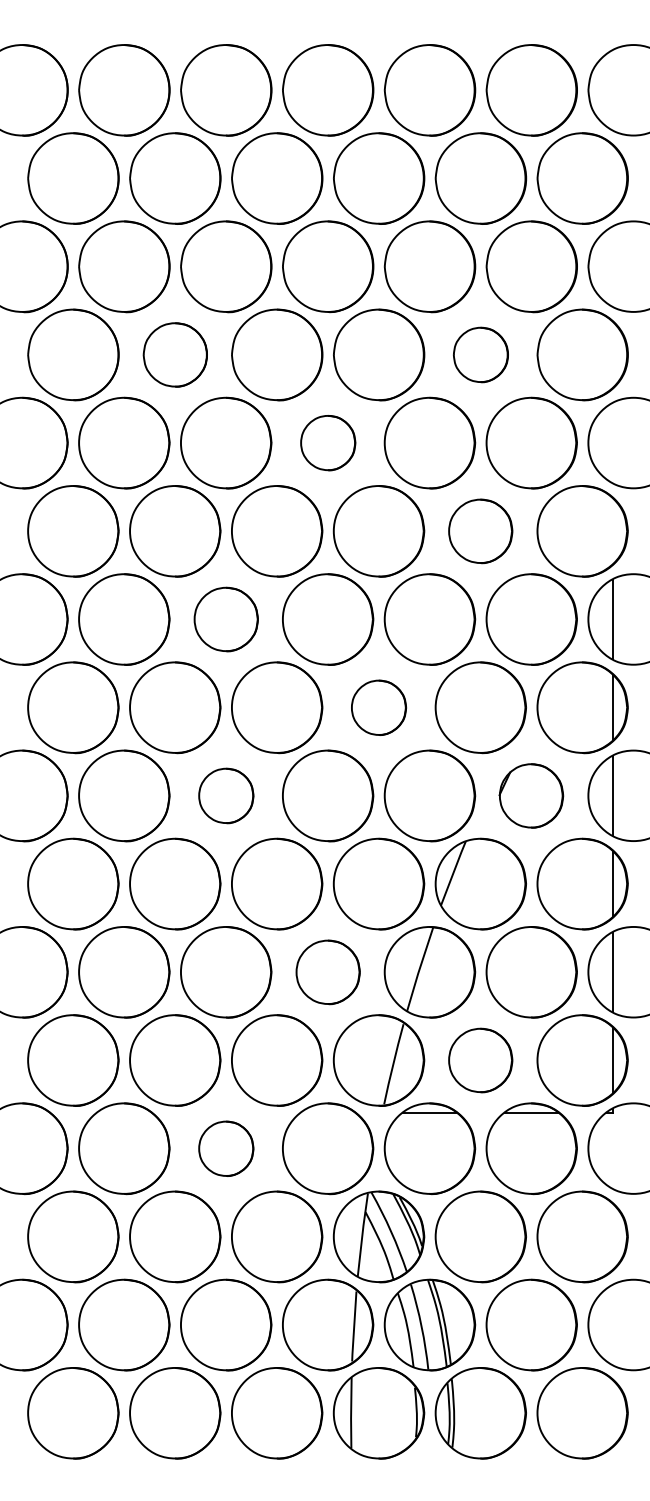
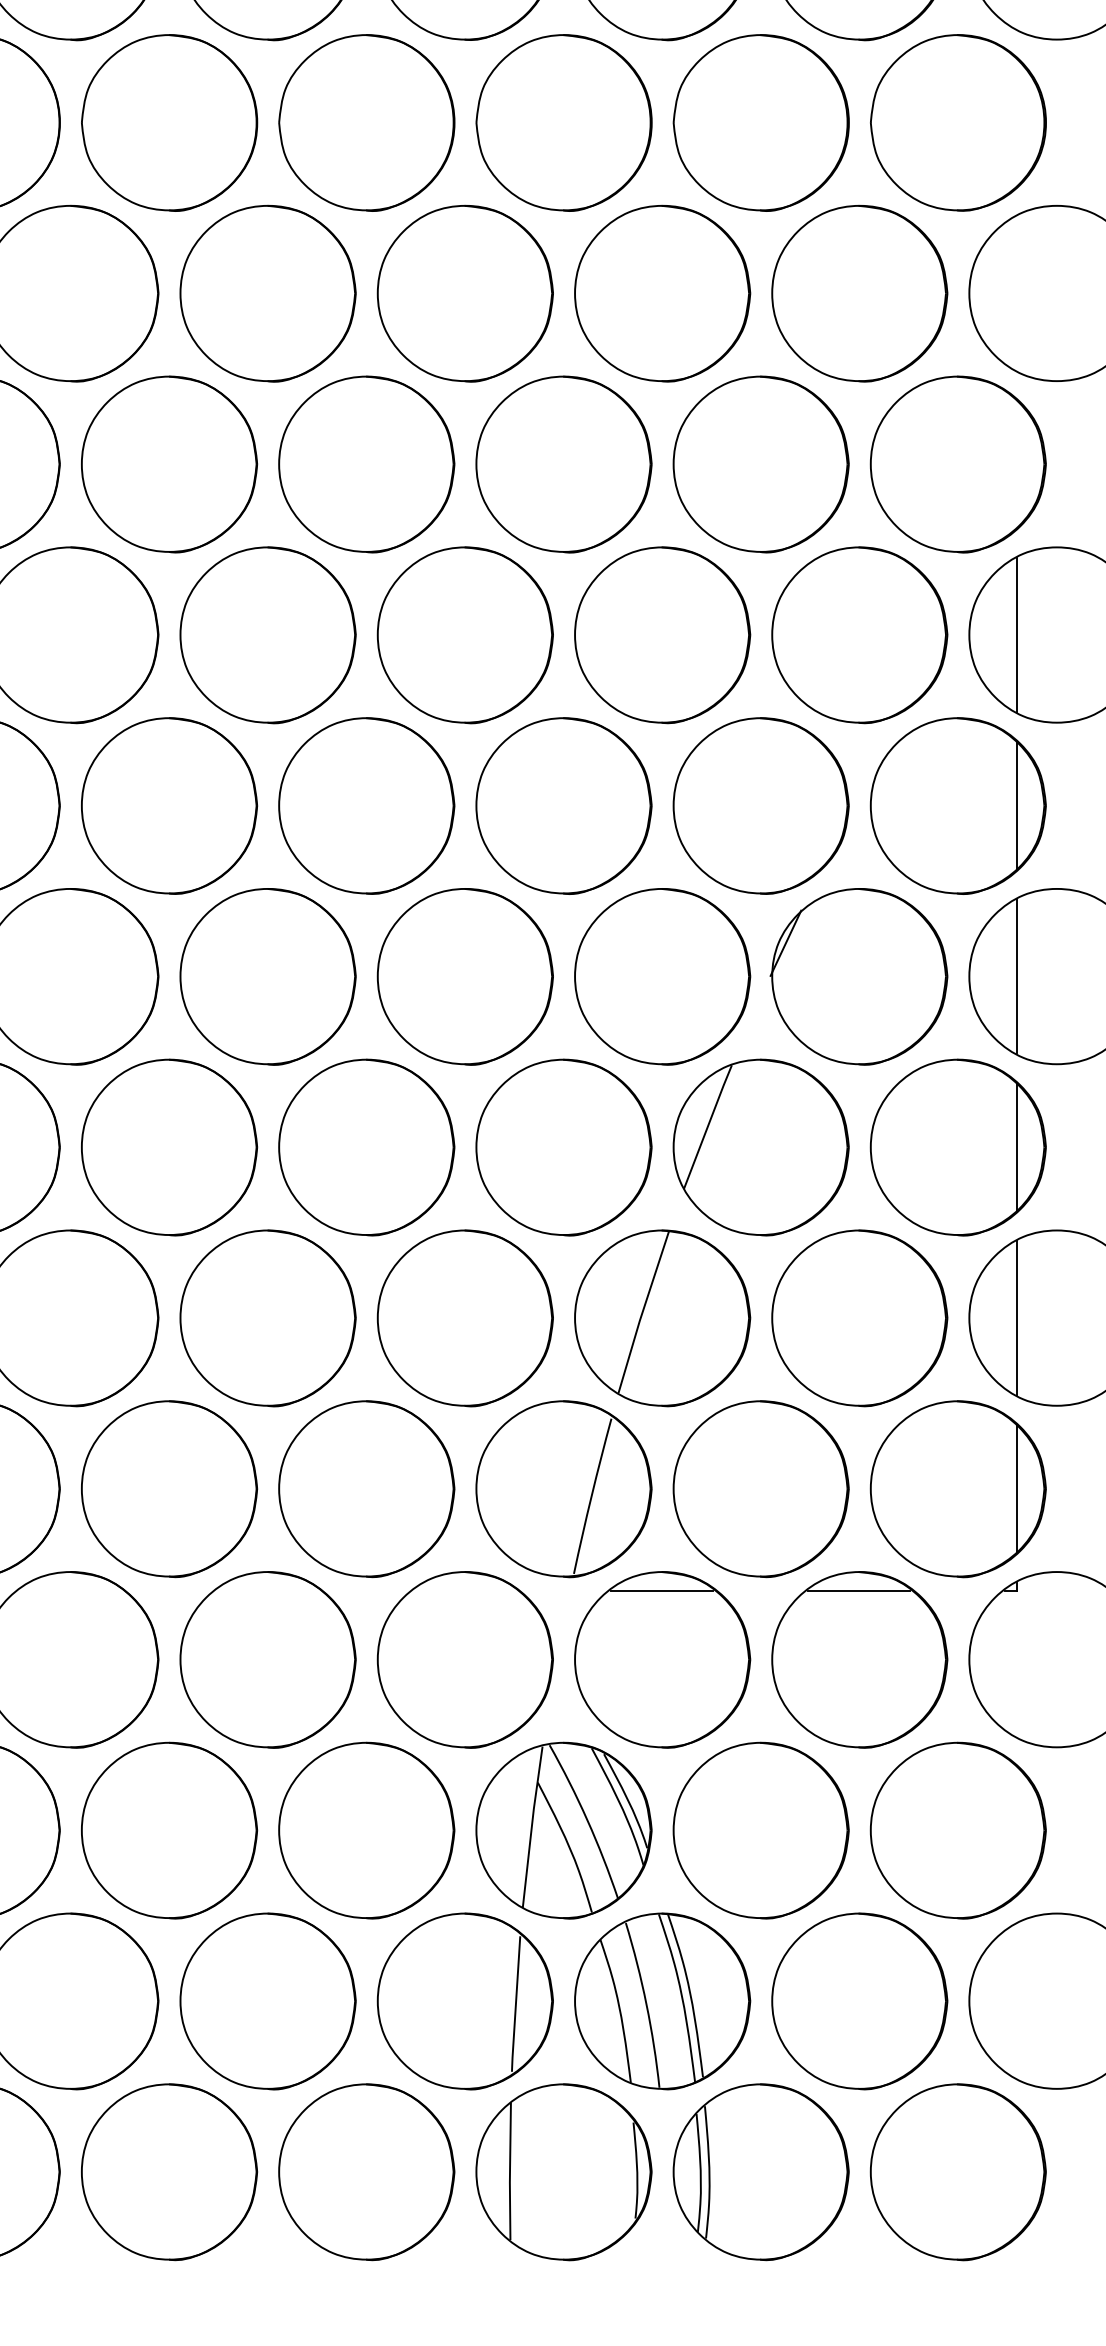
part: (175, 354) -> (169, 121), size x1.43
part: (480, 354) -> (760, 121), size x1.67
part: (328, 442) -> (466, 292), size x1.67
part: (480, 531) -> (760, 464), size x1.43
part: (226, 619) -> (268, 635), size x1.43
part: (378, 707) -> (562, 805), size x1.67
part: (226, 795) -> (268, 975), size x1.67
part: (530, 795) -> (857, 975), size x1.43
part: (328, 972) -> (466, 1318), size x1.43
part: (480, 1060) -> (760, 1489), size x1.43
part: (226, 1148) -> (268, 1659), size x1.67

